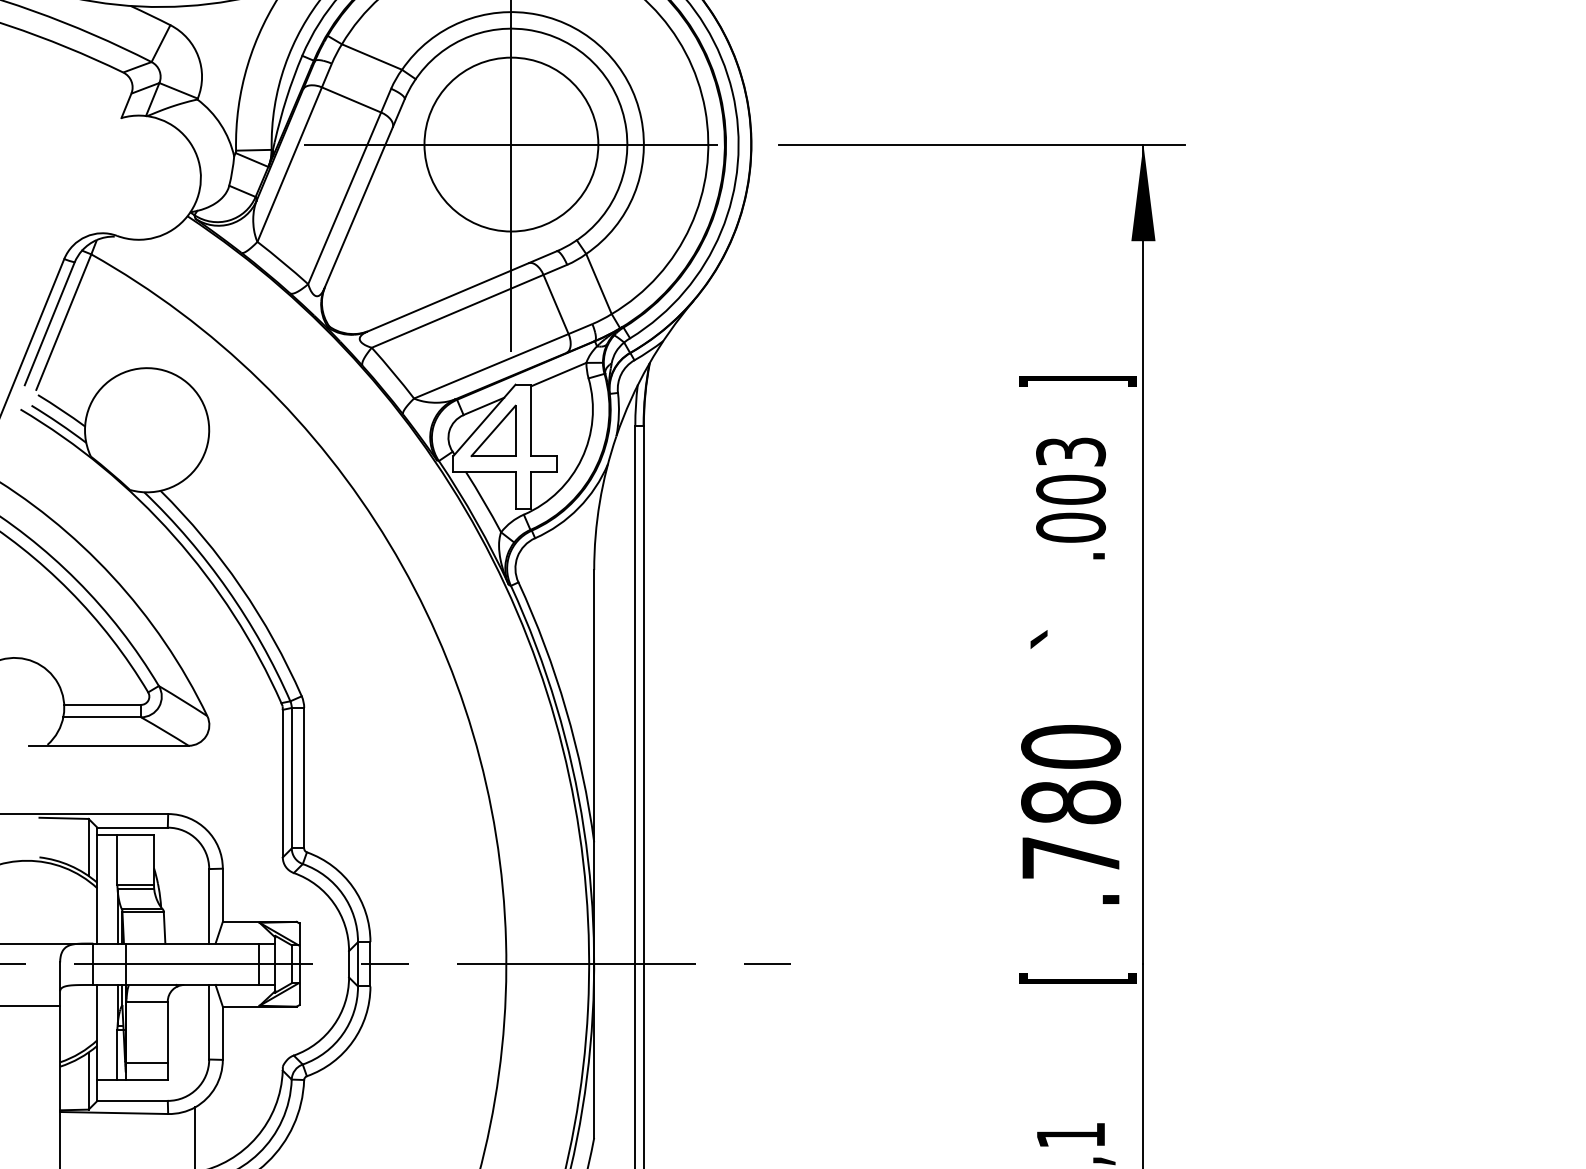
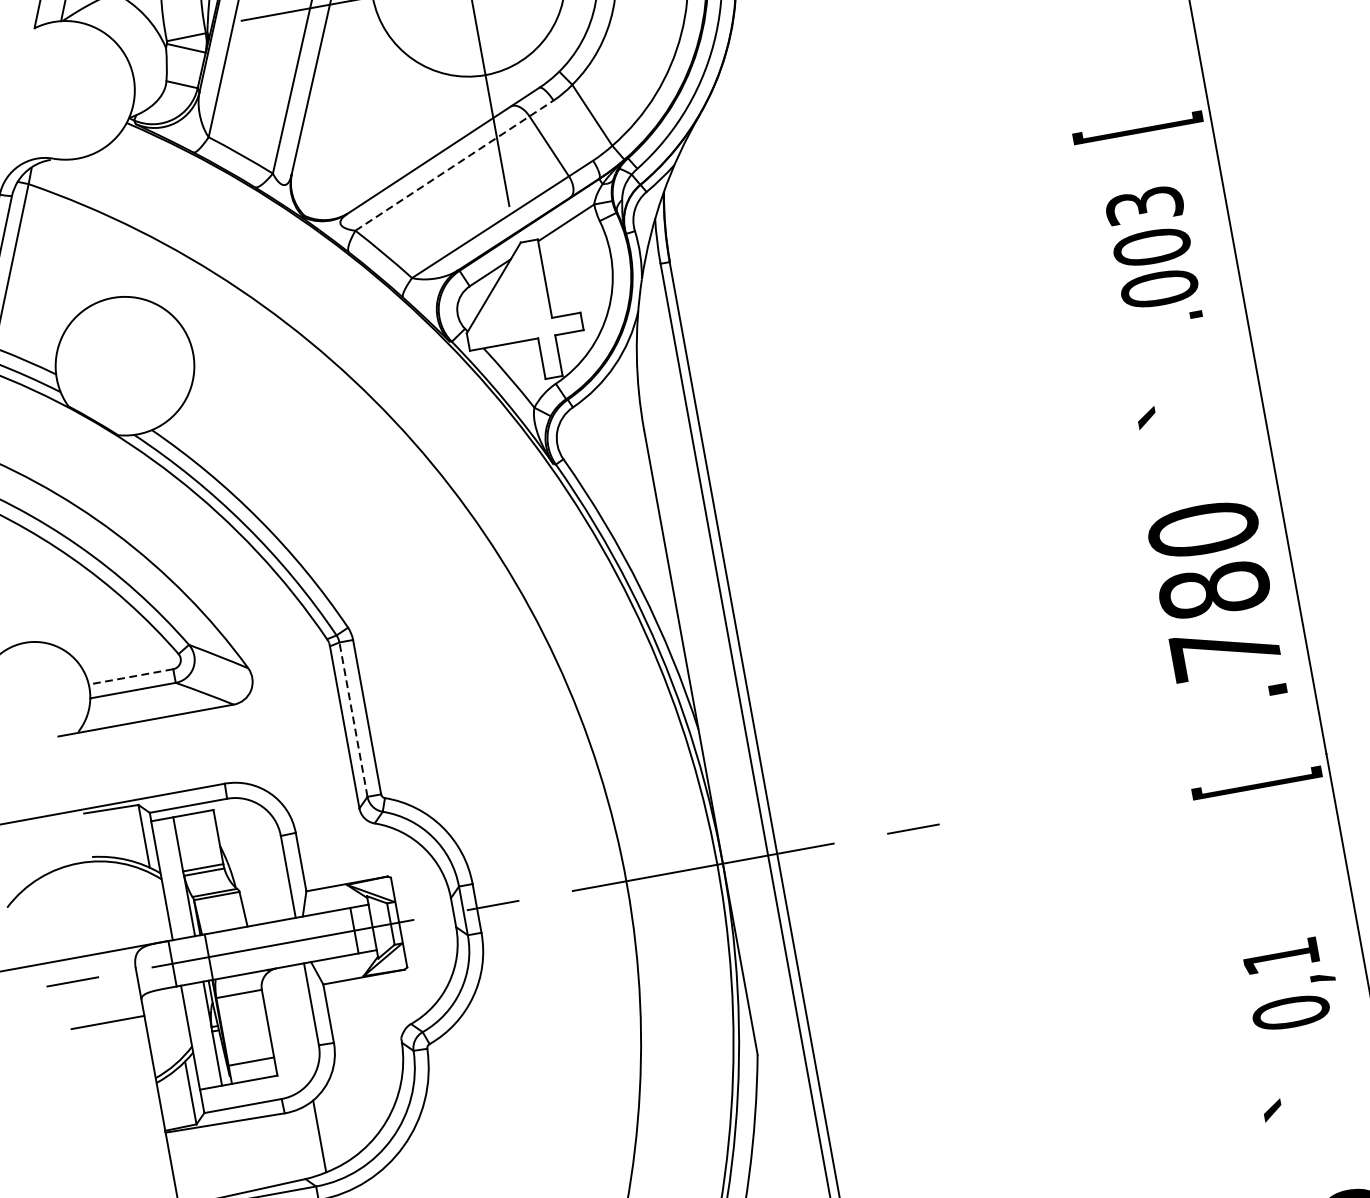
line: (469, 306) -> (454, 165), solid -> dashed
text: (1077, 381) -> (1137, 126), ] -> [
part: (493, 430) -> (505, 297), removed
line: (102, 704) -> (130, 676), solid -> dashed
line: (291, 777) -> (353, 718), solid -> dashed

